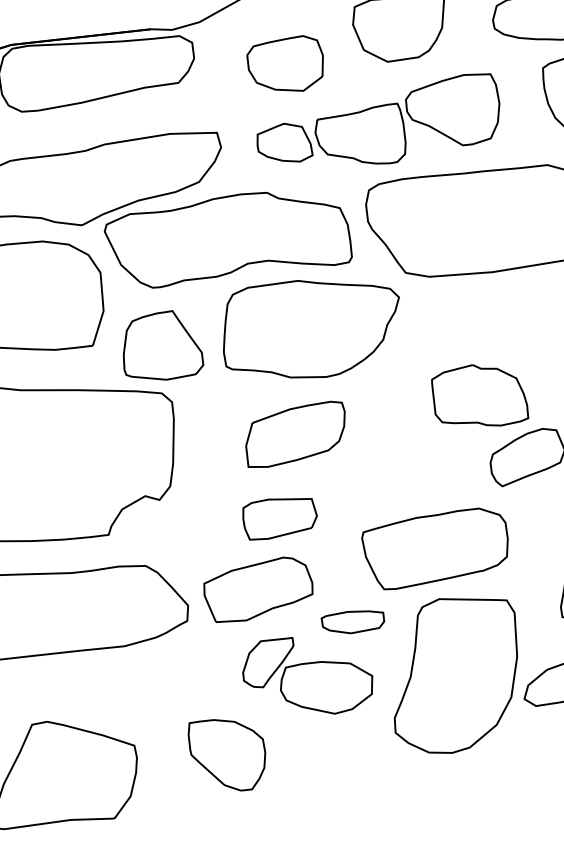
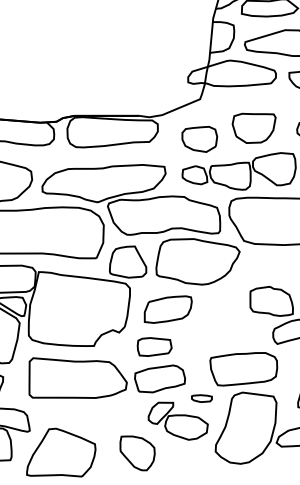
part: (294, 434) -> (167, 309), moved
part: (279, 516) -> (154, 346), moved
part: (352, 621) -> (201, 398), size x0.7

